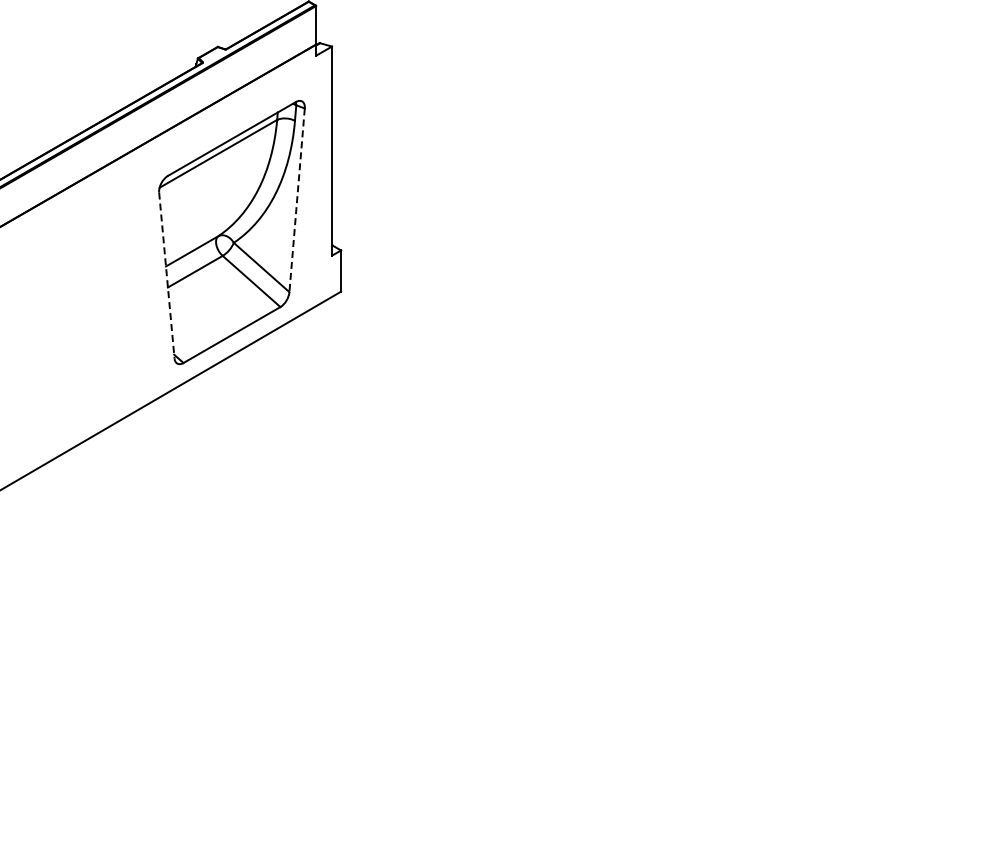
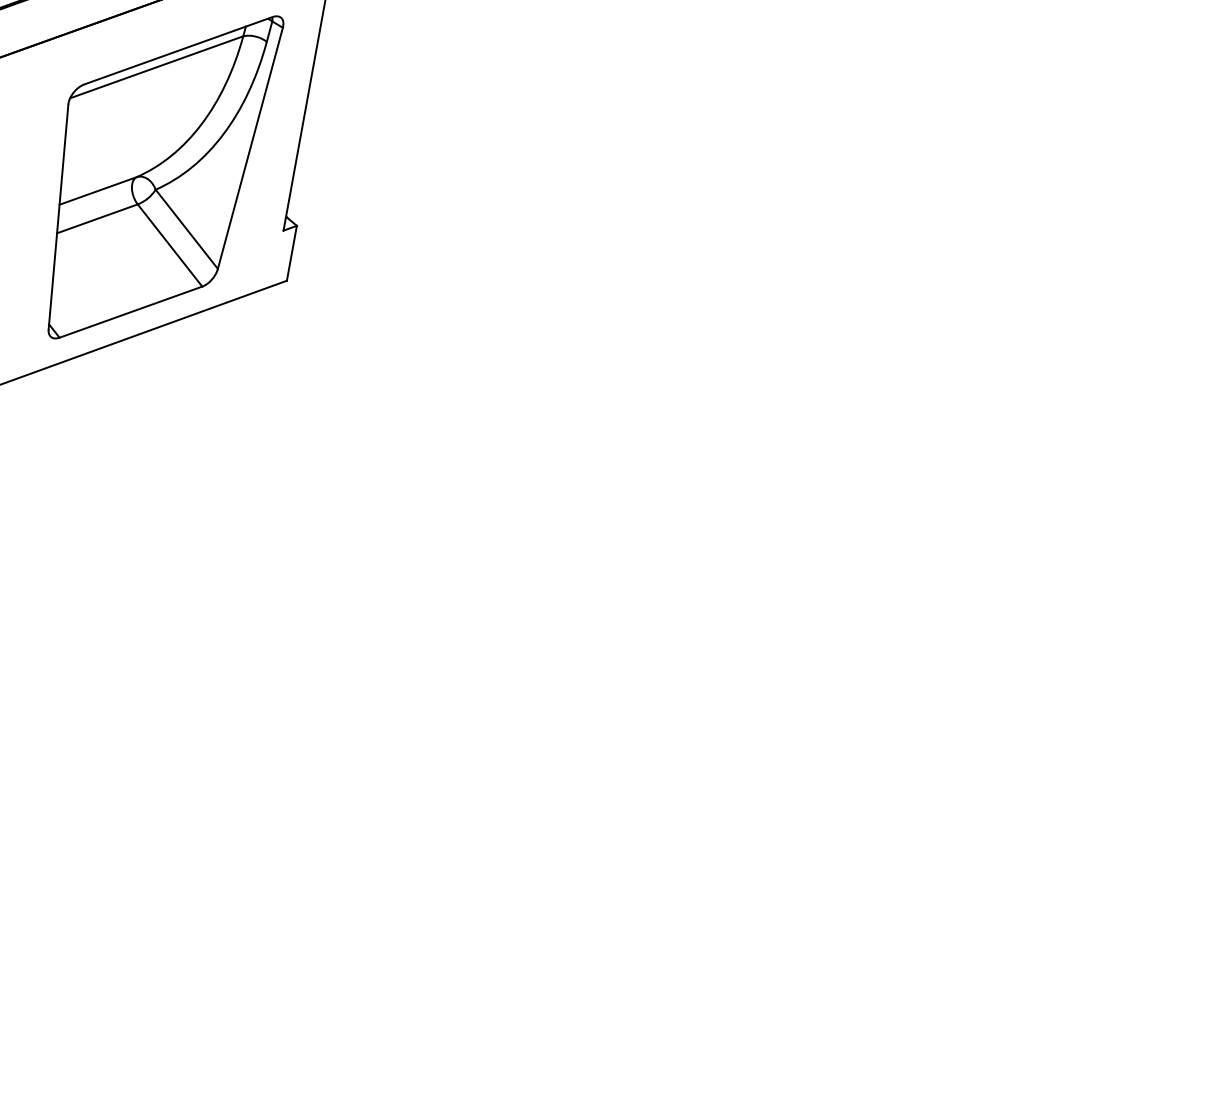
line: (297, 200) -> (250, 148), dashed -> solid
line: (166, 276) -> (57, 218), dashed -> solid

